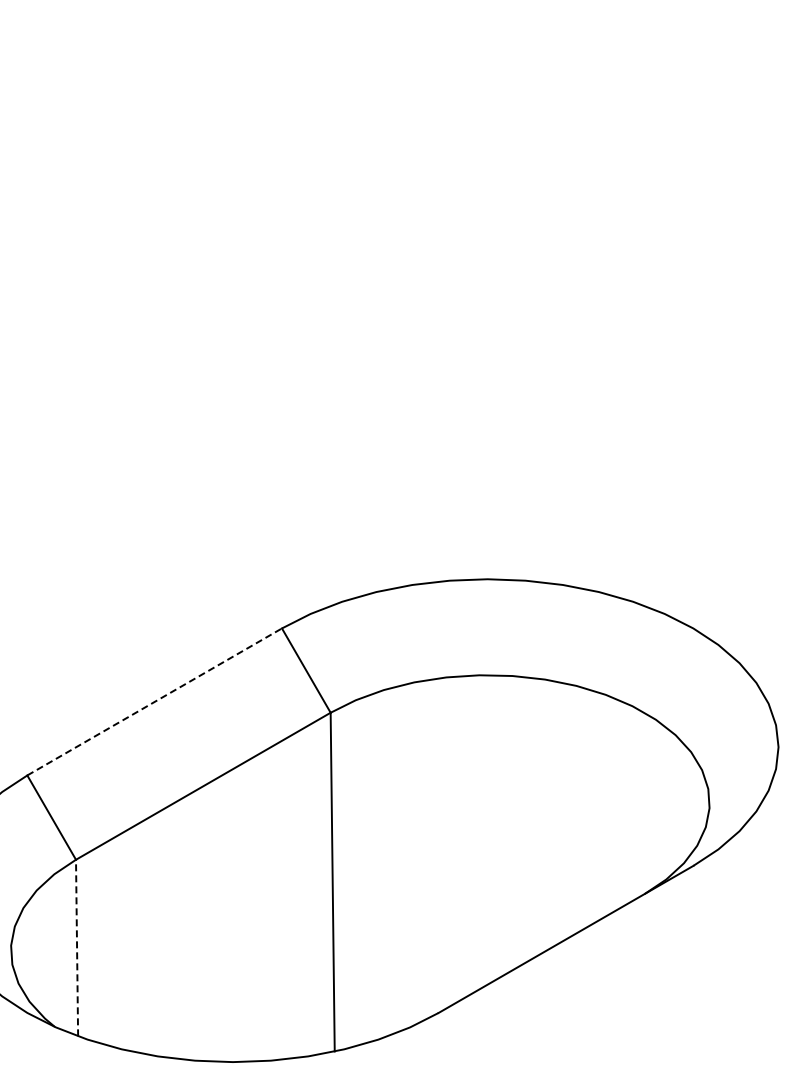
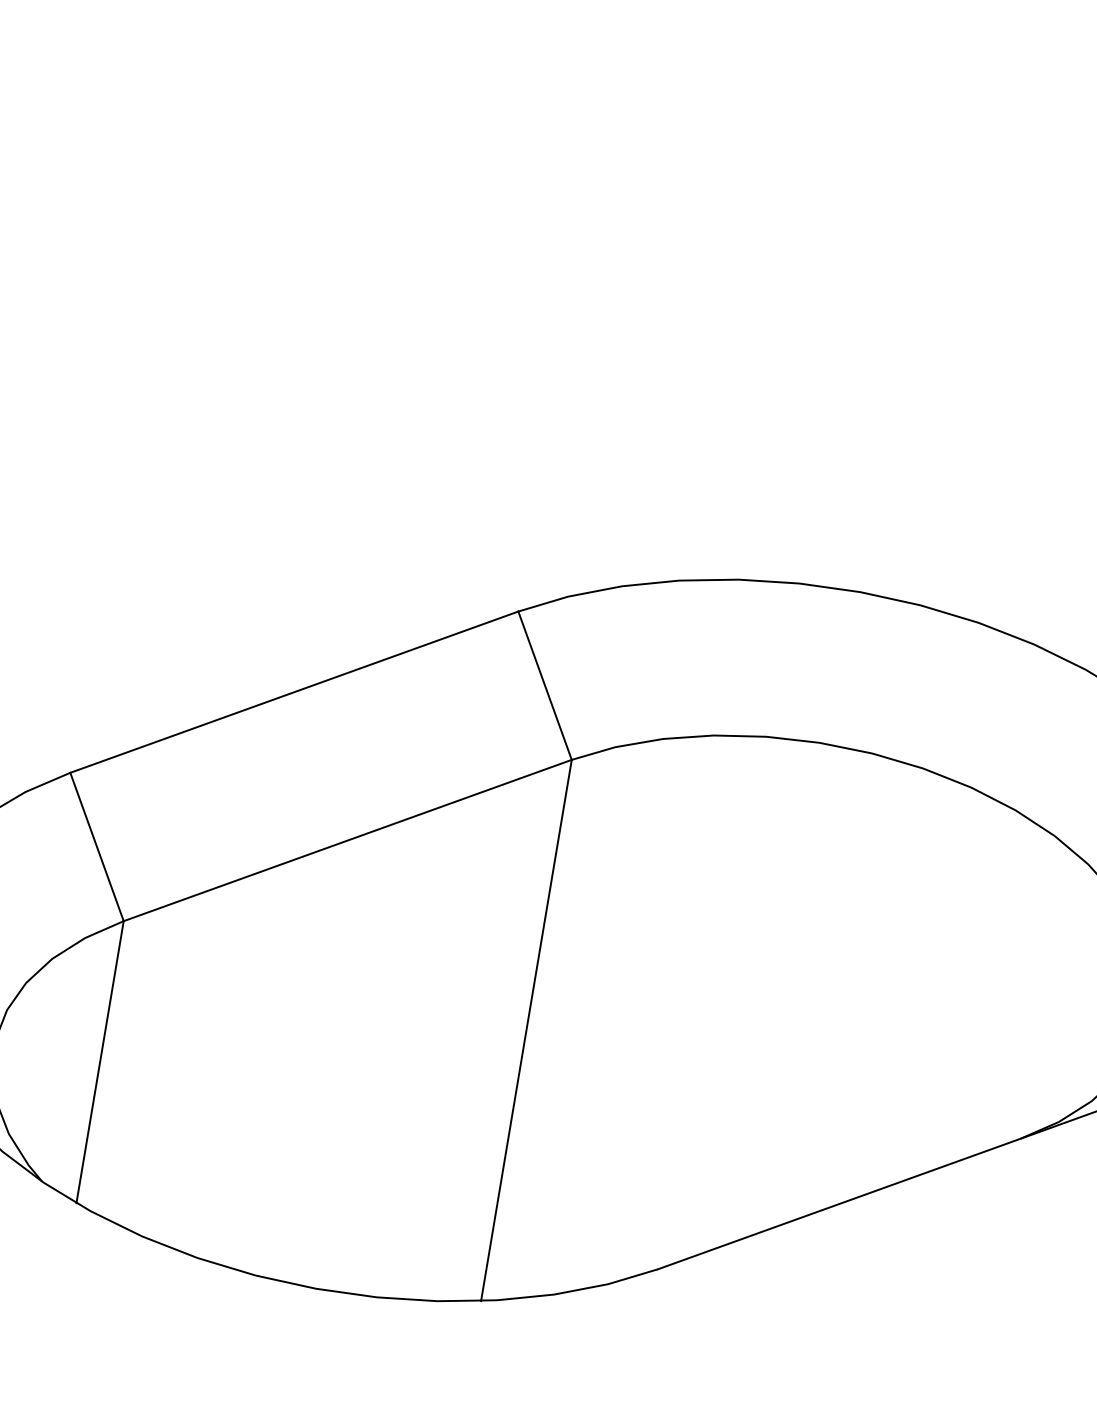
line: (155, 701) -> (295, 691), dashed -> solid
line: (77, 947) -> (100, 1061), dashed -> solid

